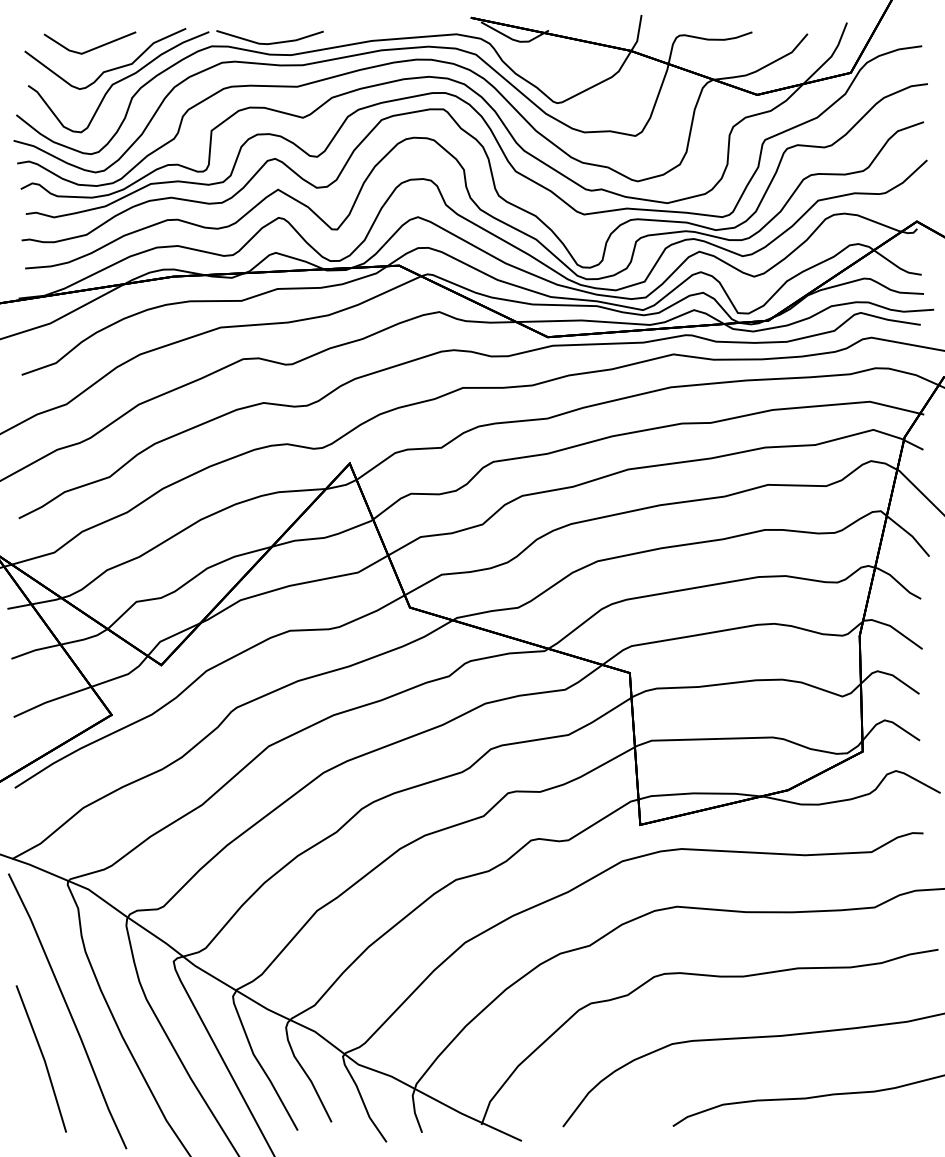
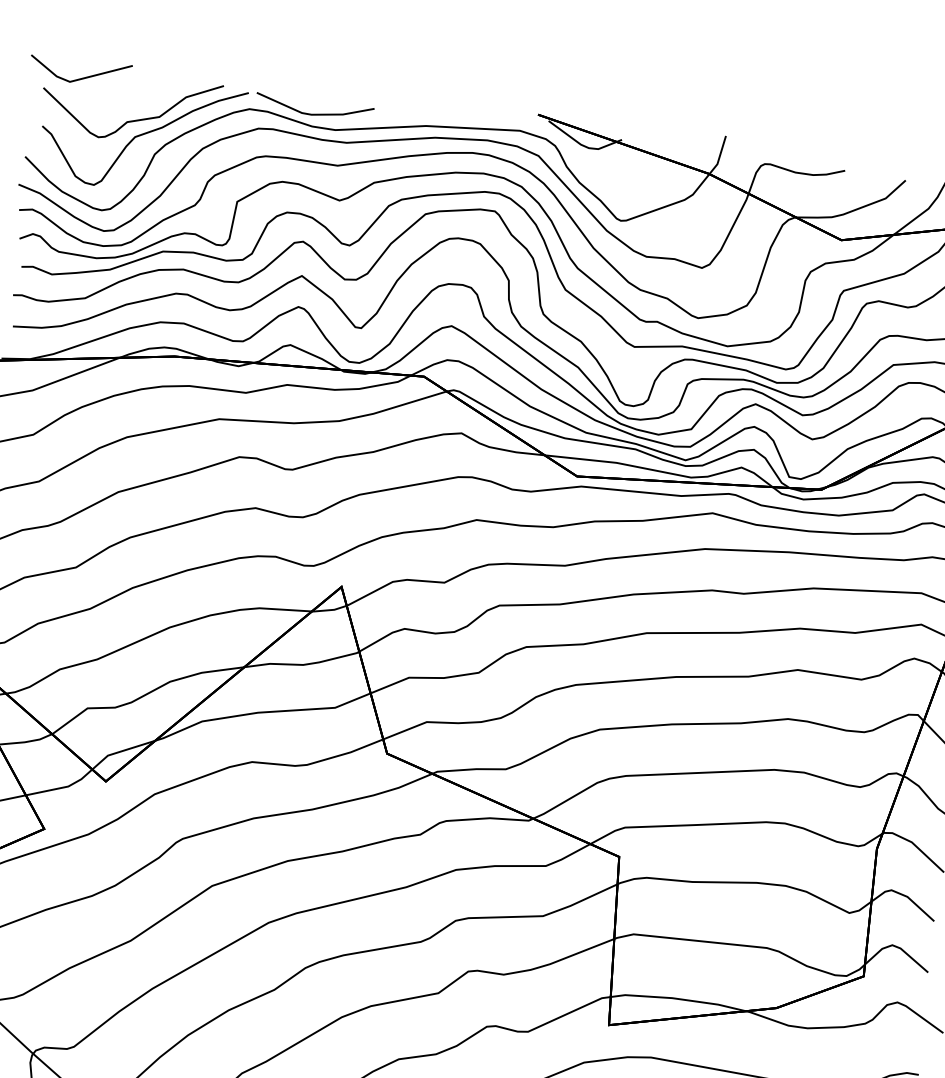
part: (92, 48) -> (82, 77), moved

